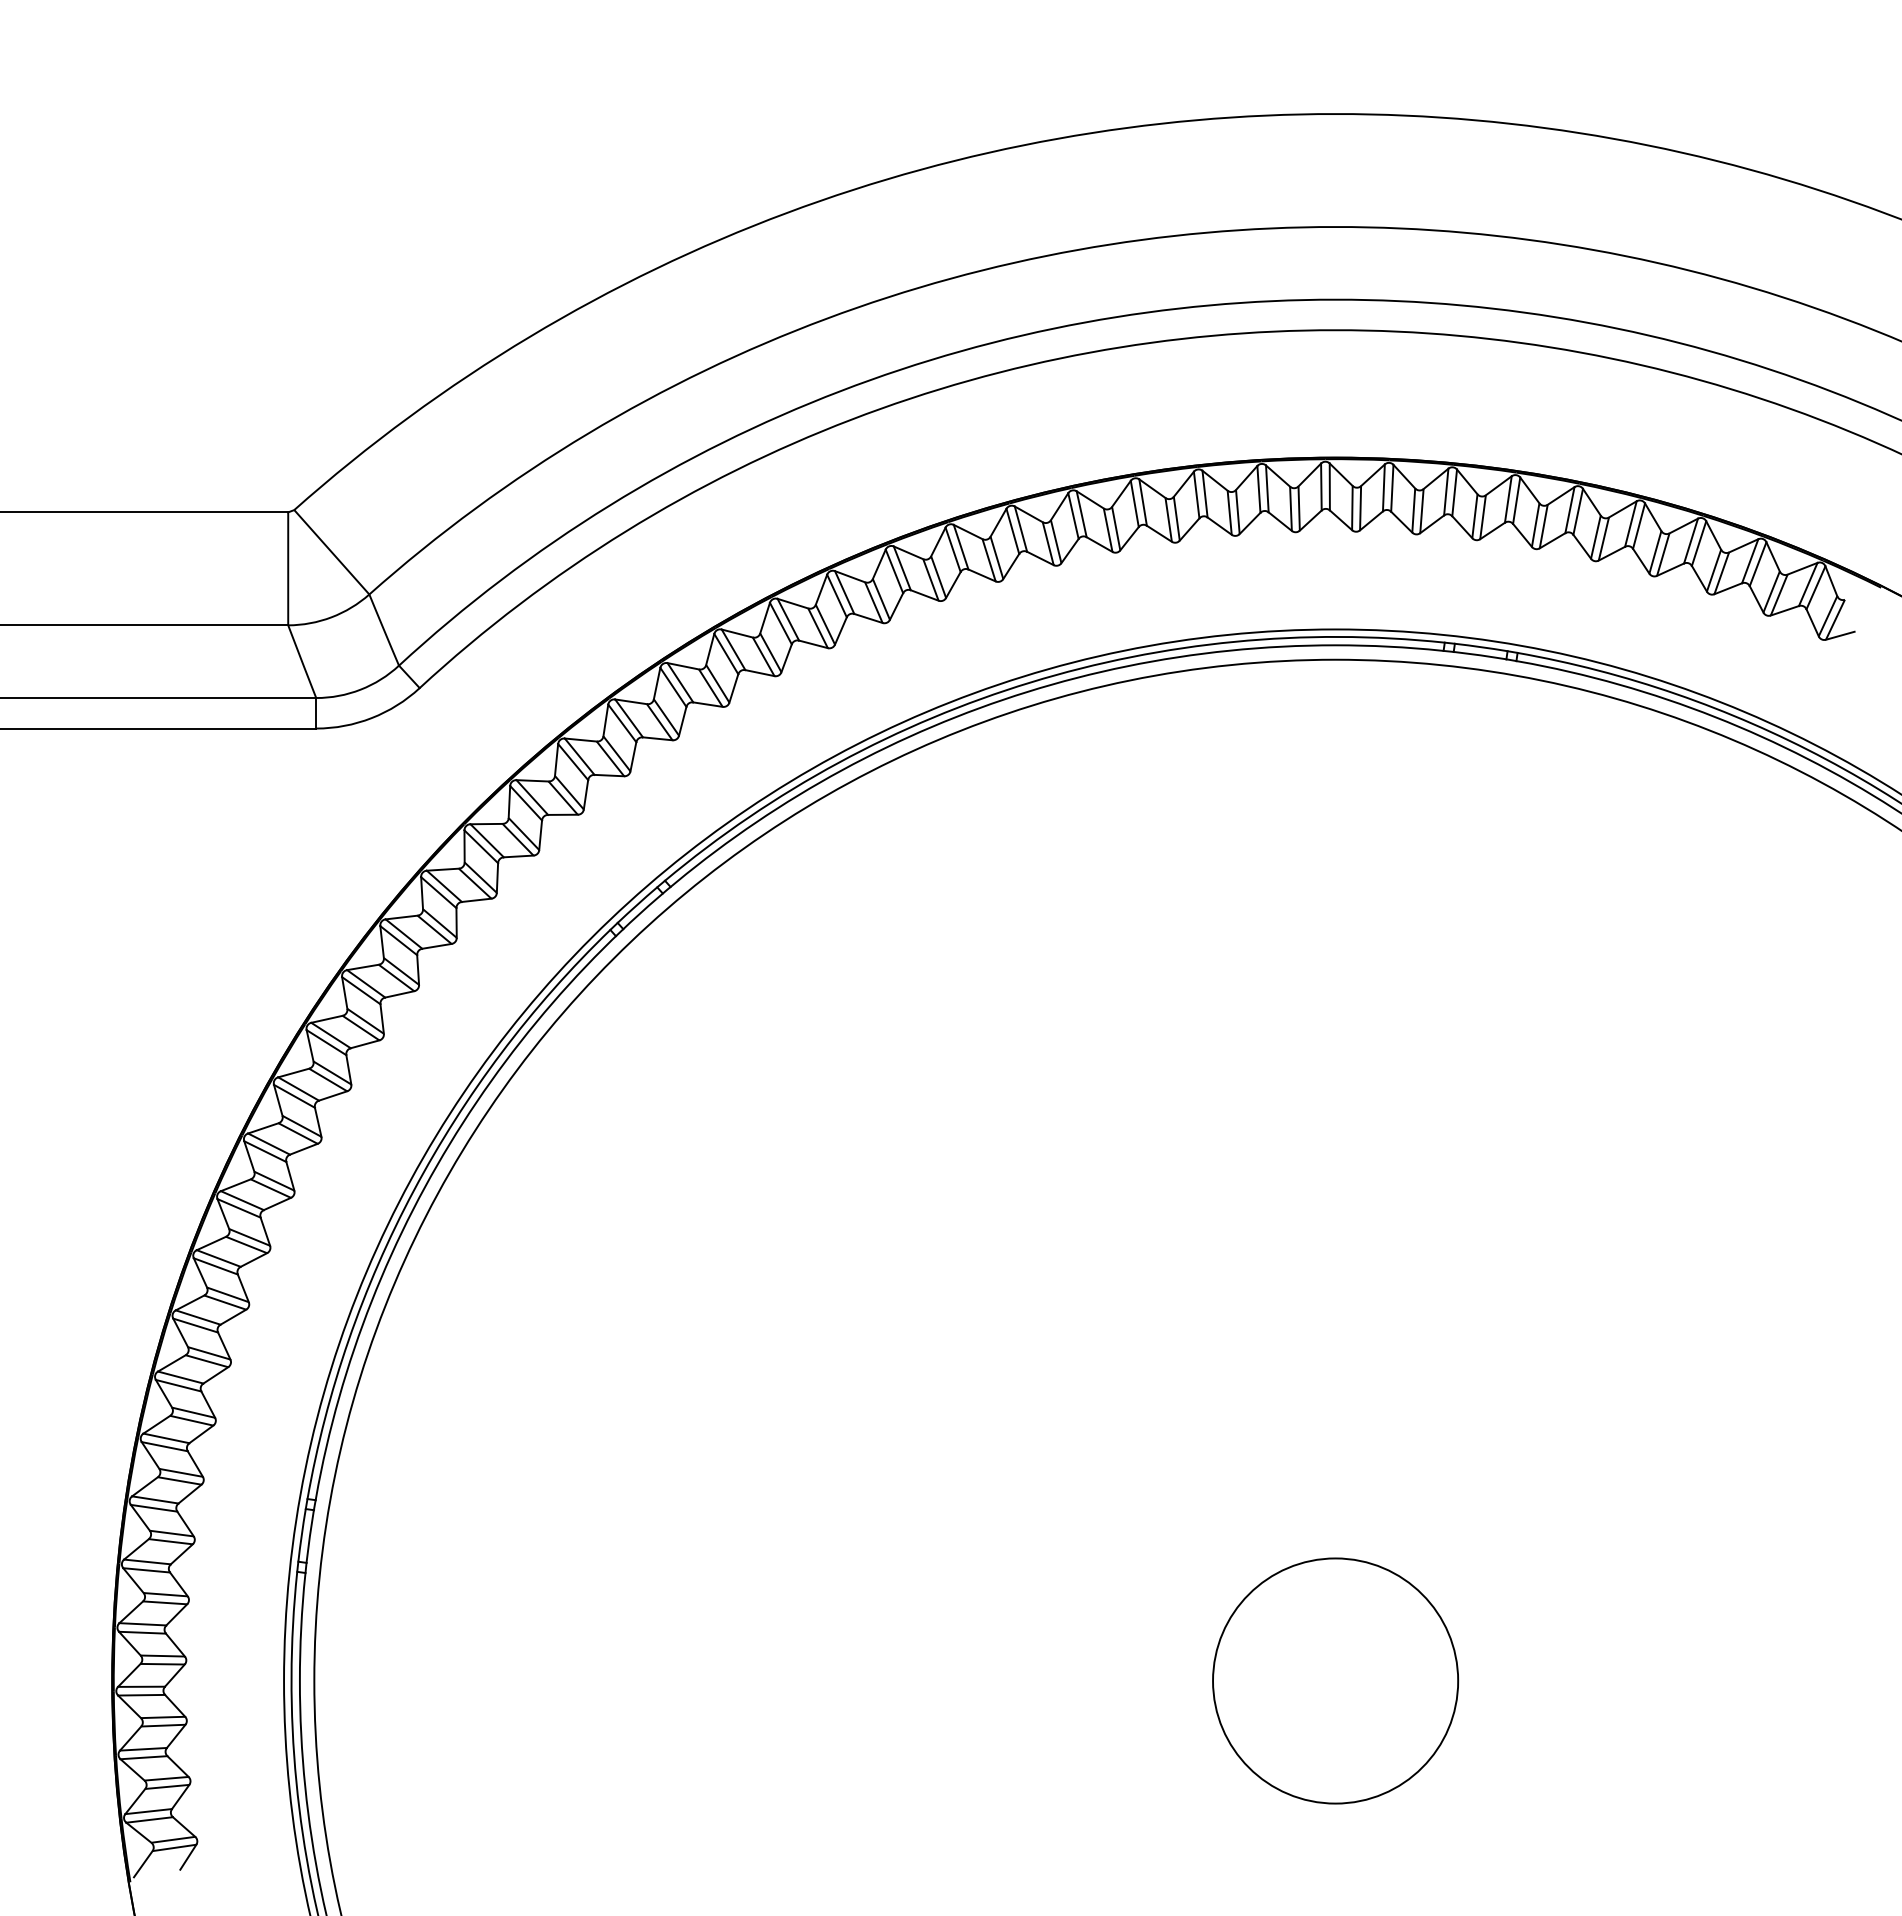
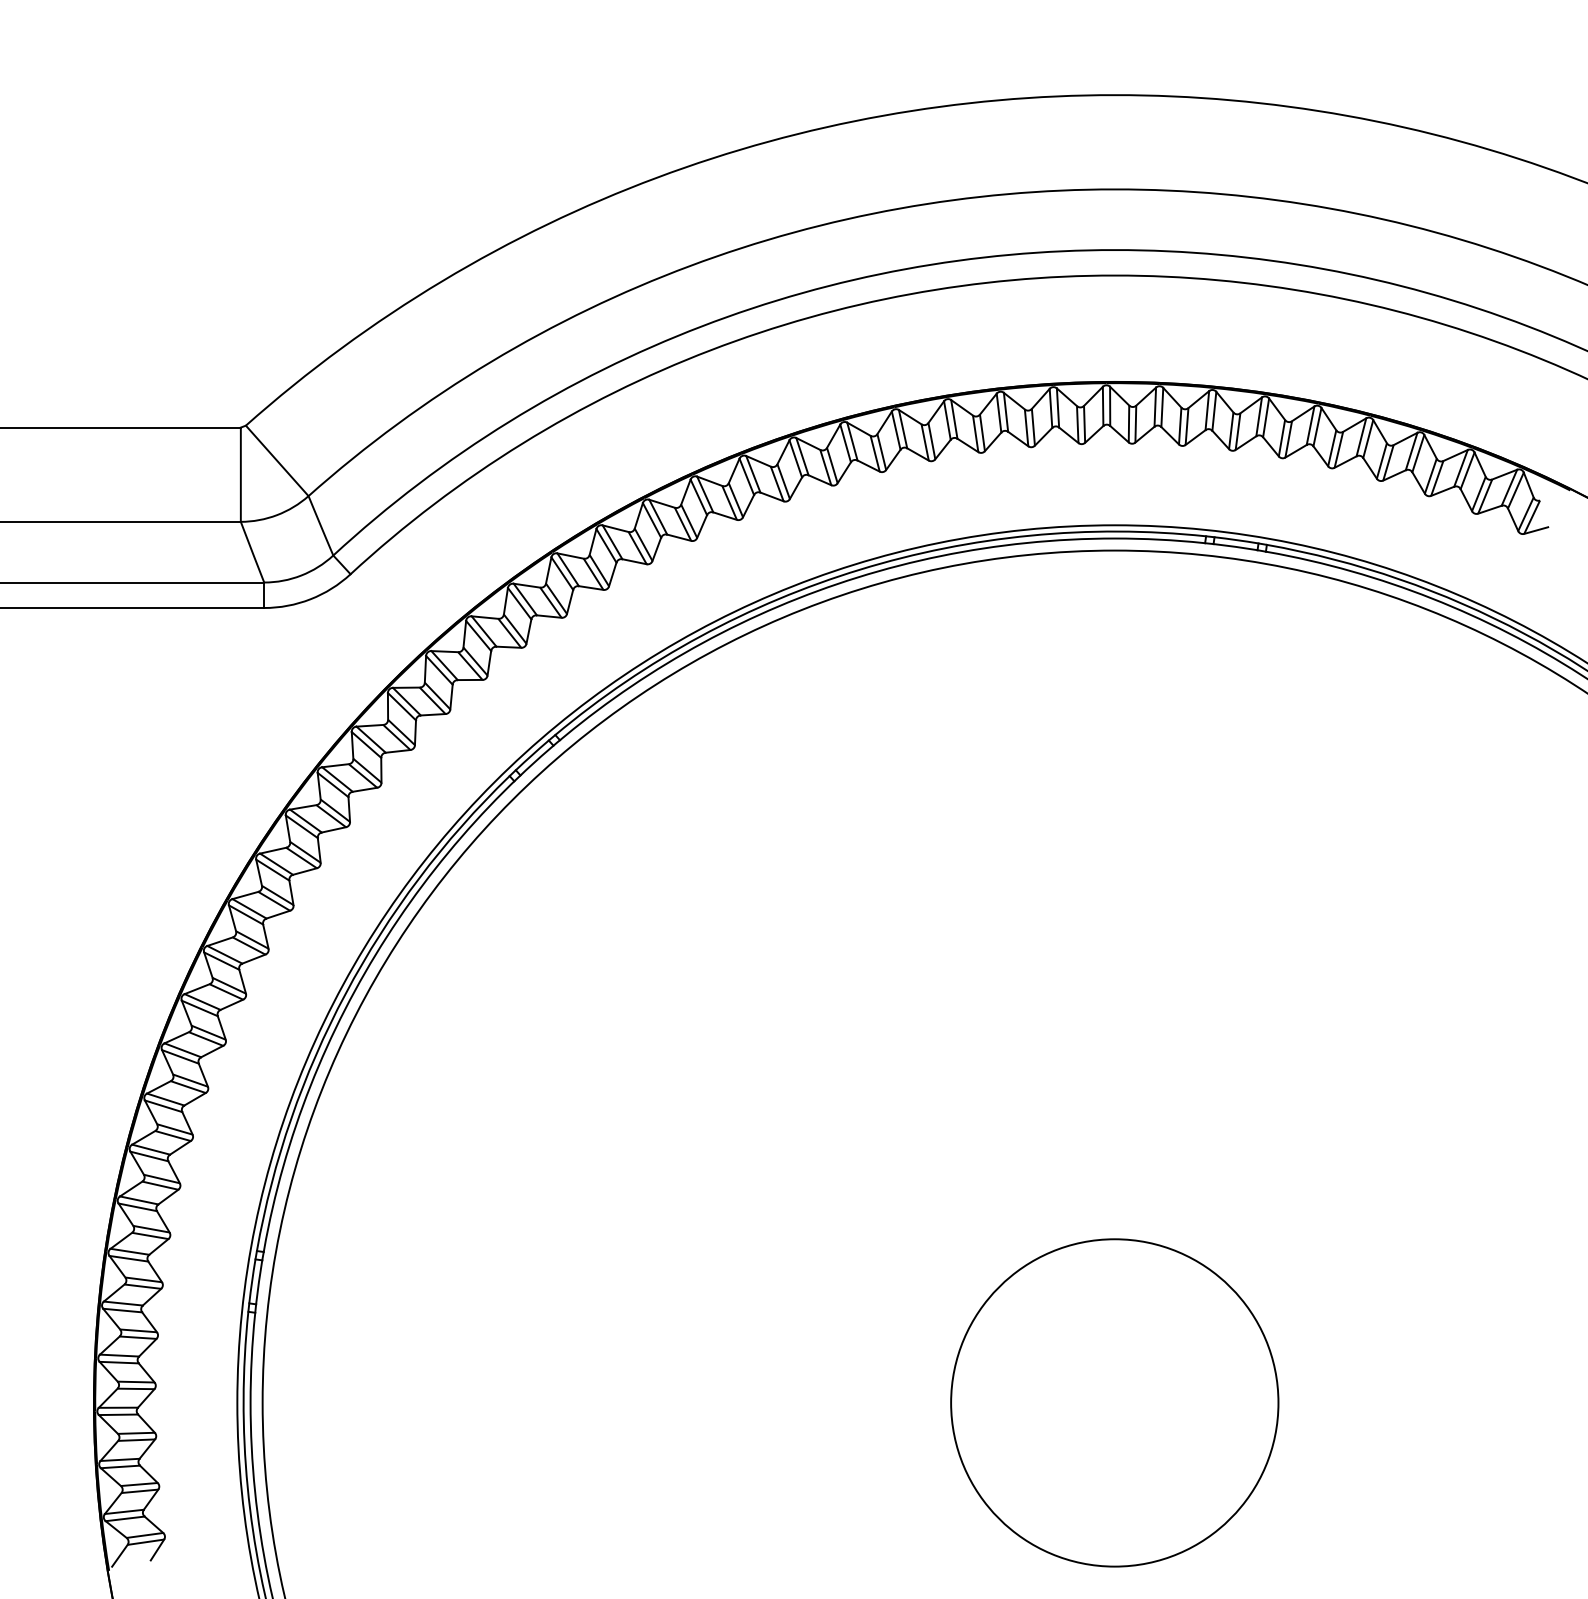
circle: (1335, 1680) -> (1114, 1402), size x1.6

